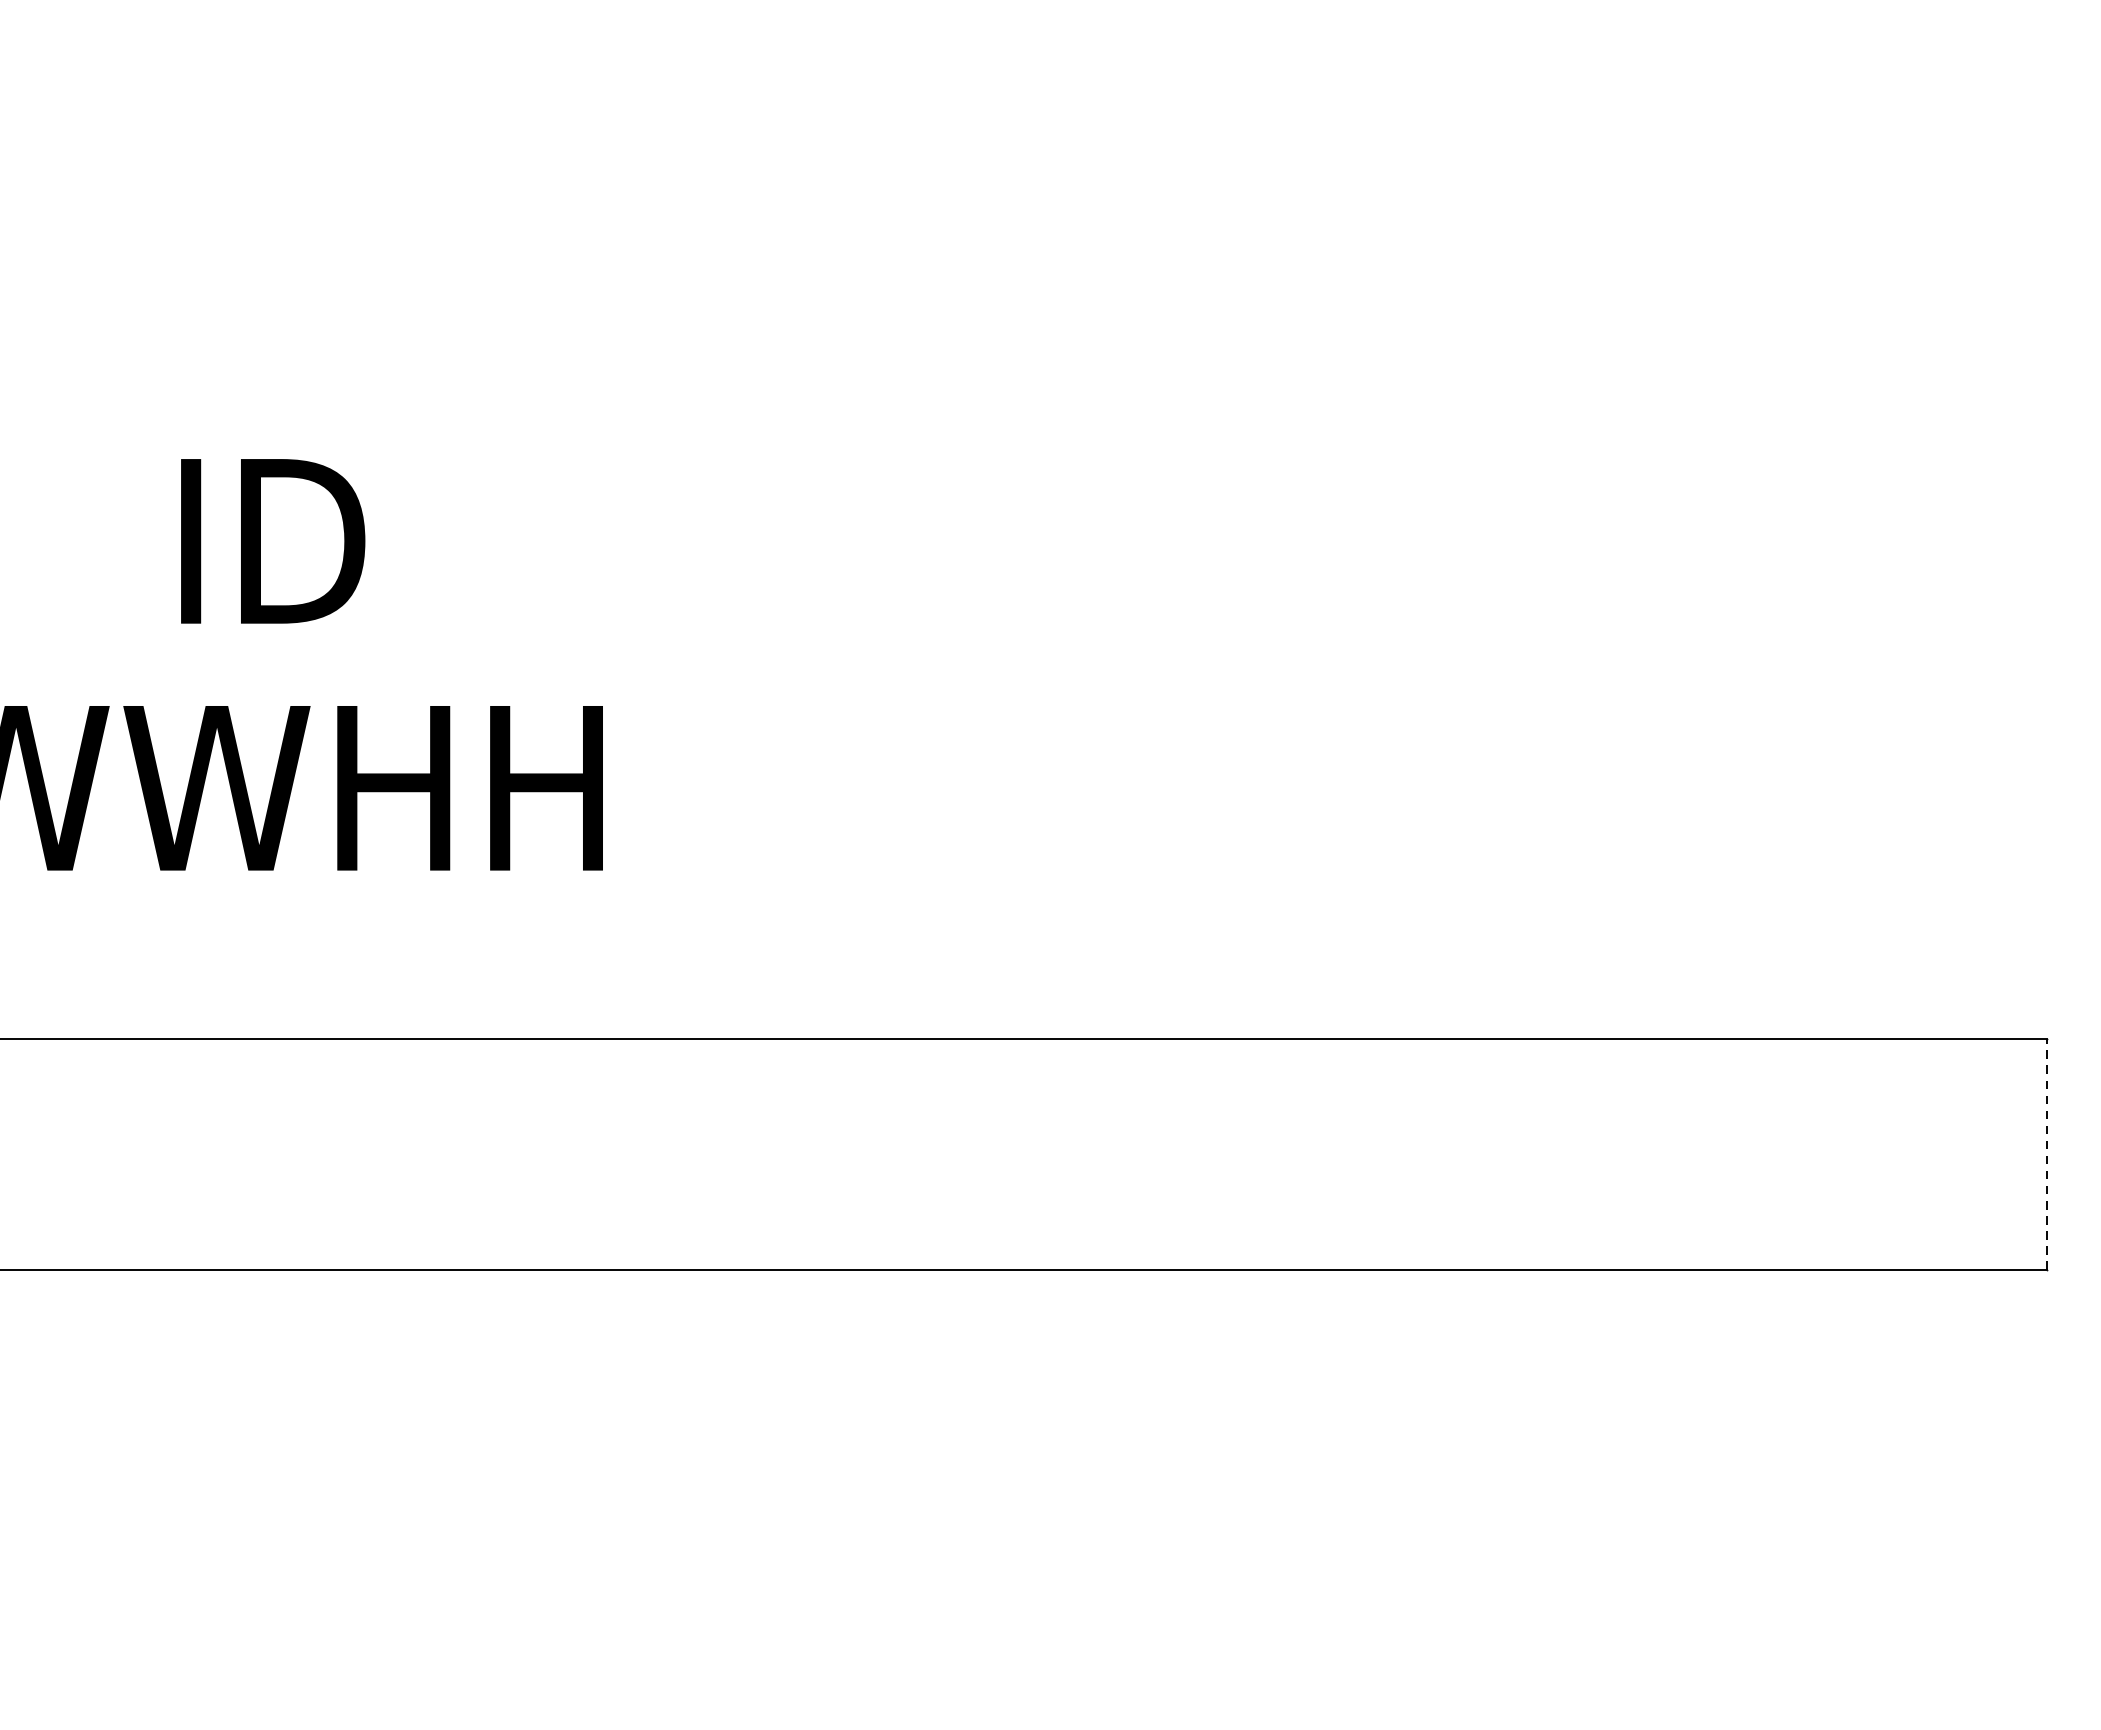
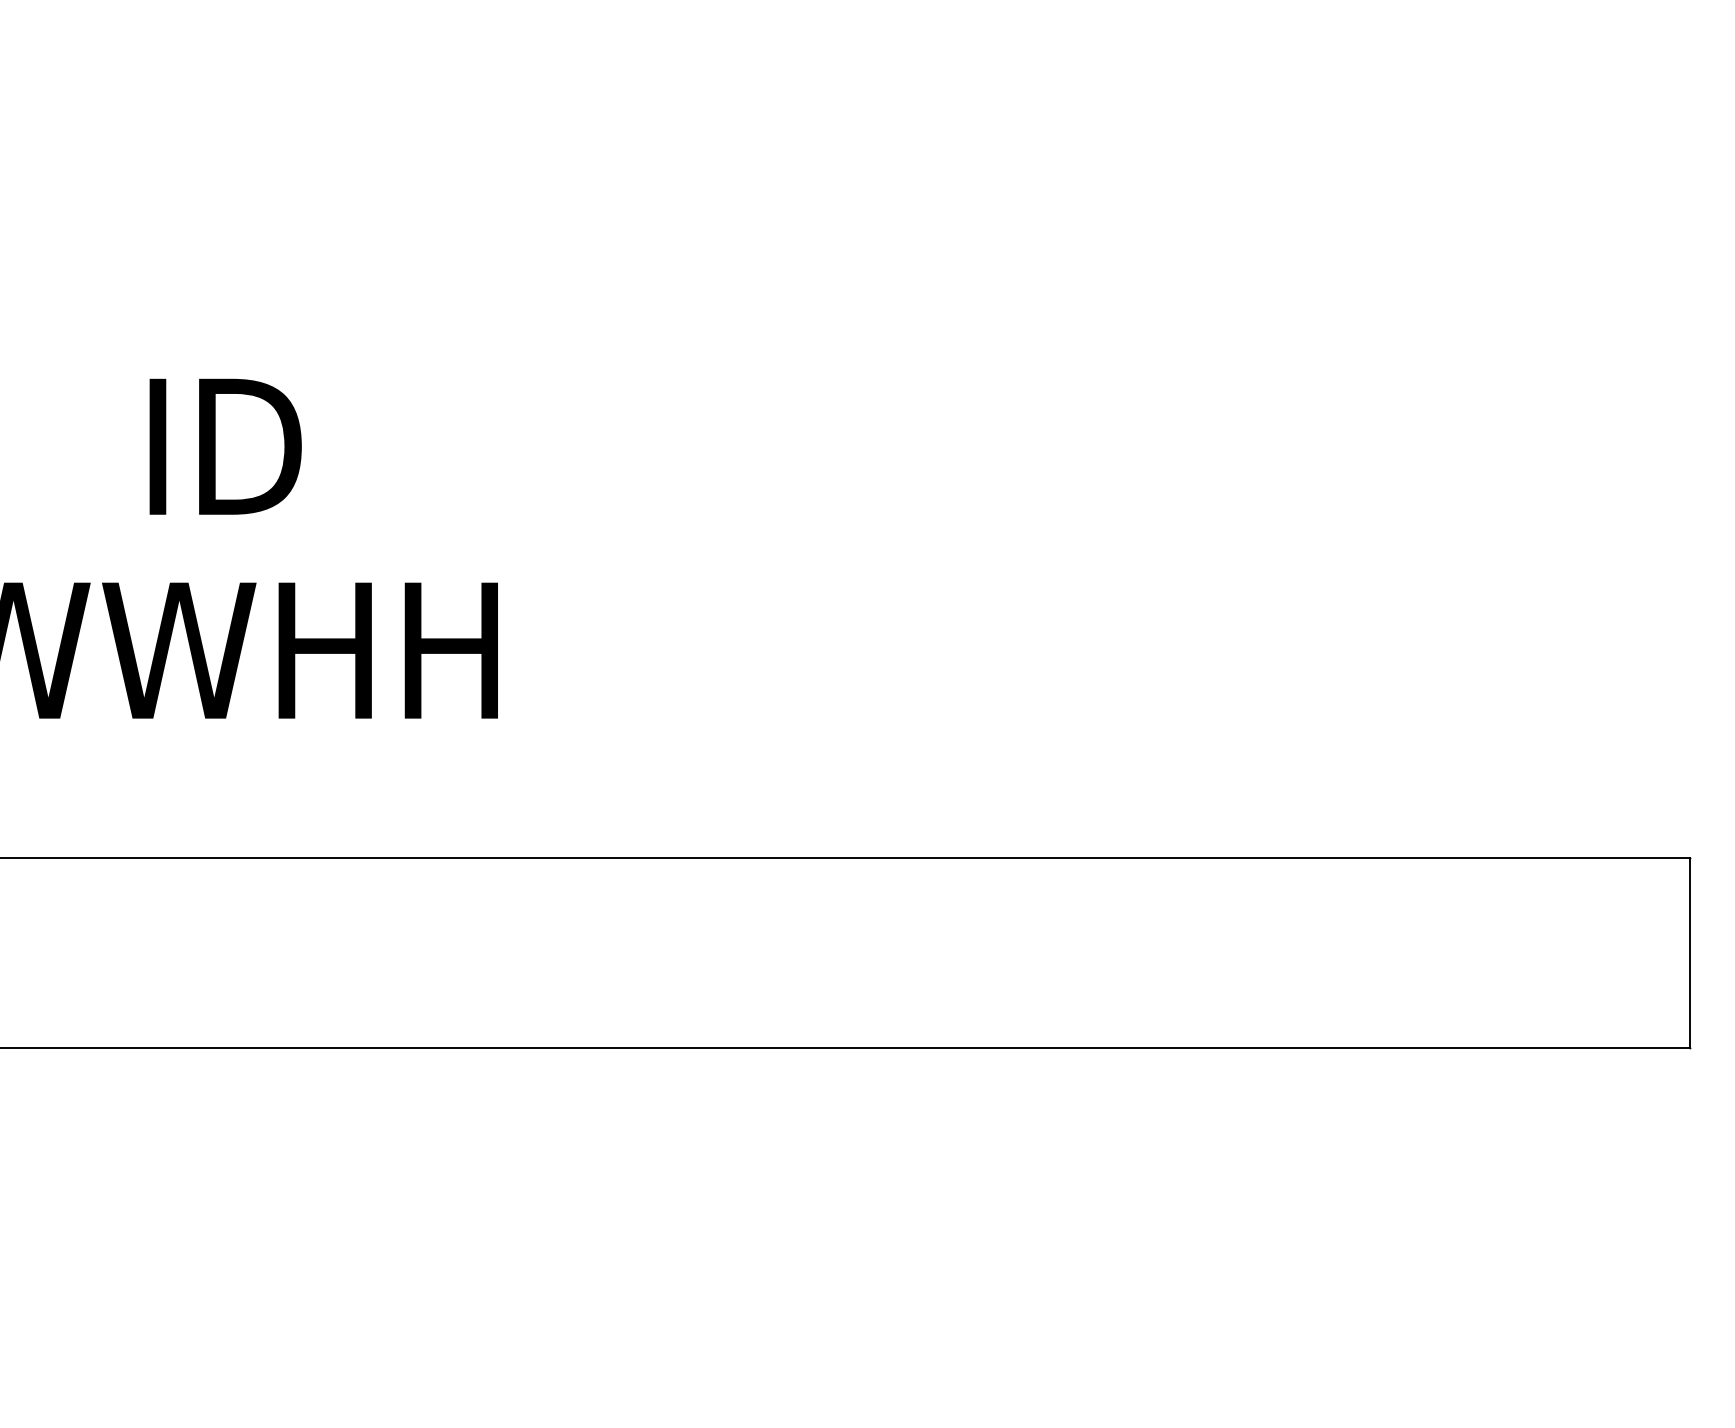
line: (2047, 1153) -> (1690, 952), dashed -> solid

